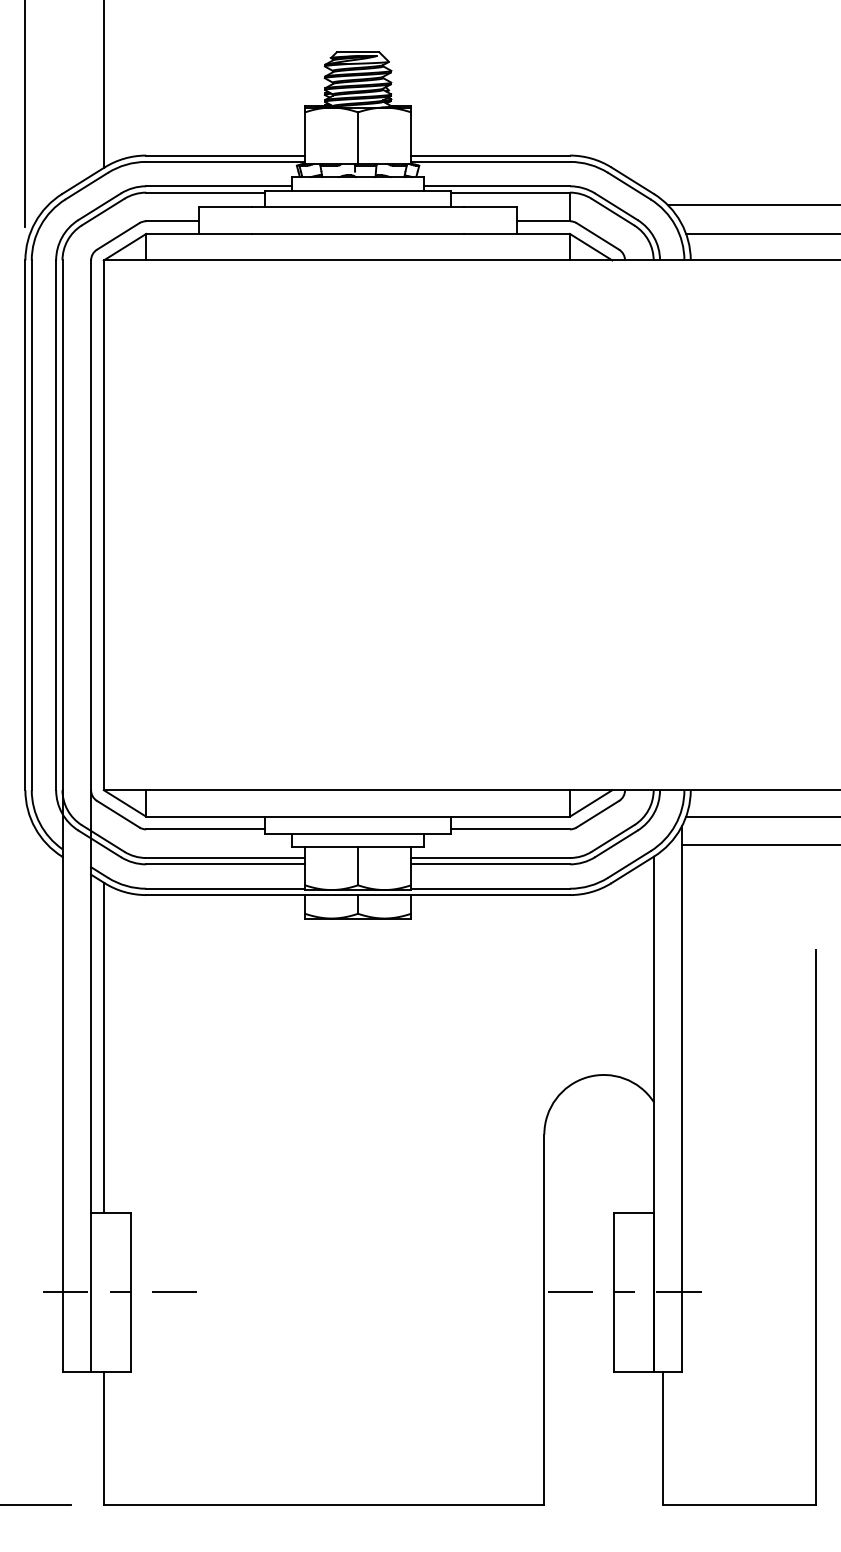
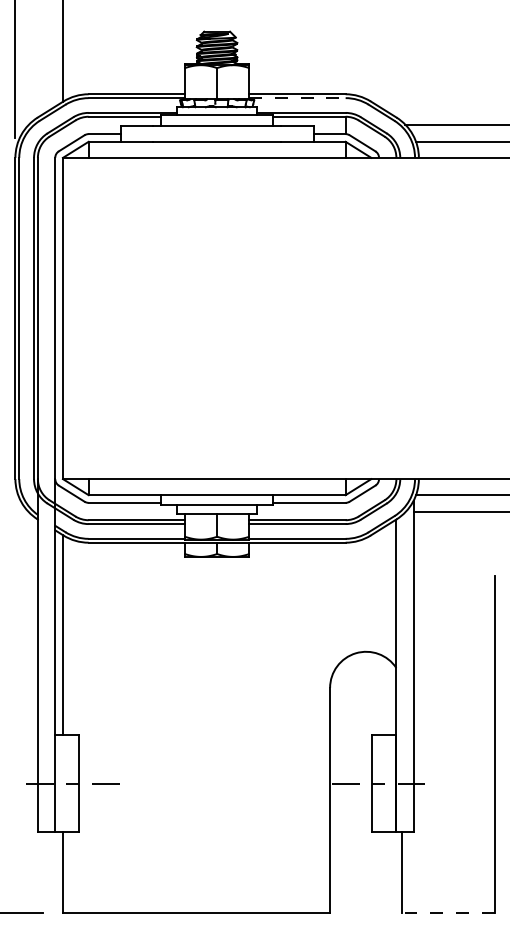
line: (490, 162) -> (297, 98), solid -> dashed
line: (737, 1504) -> (447, 912), solid -> dashed

